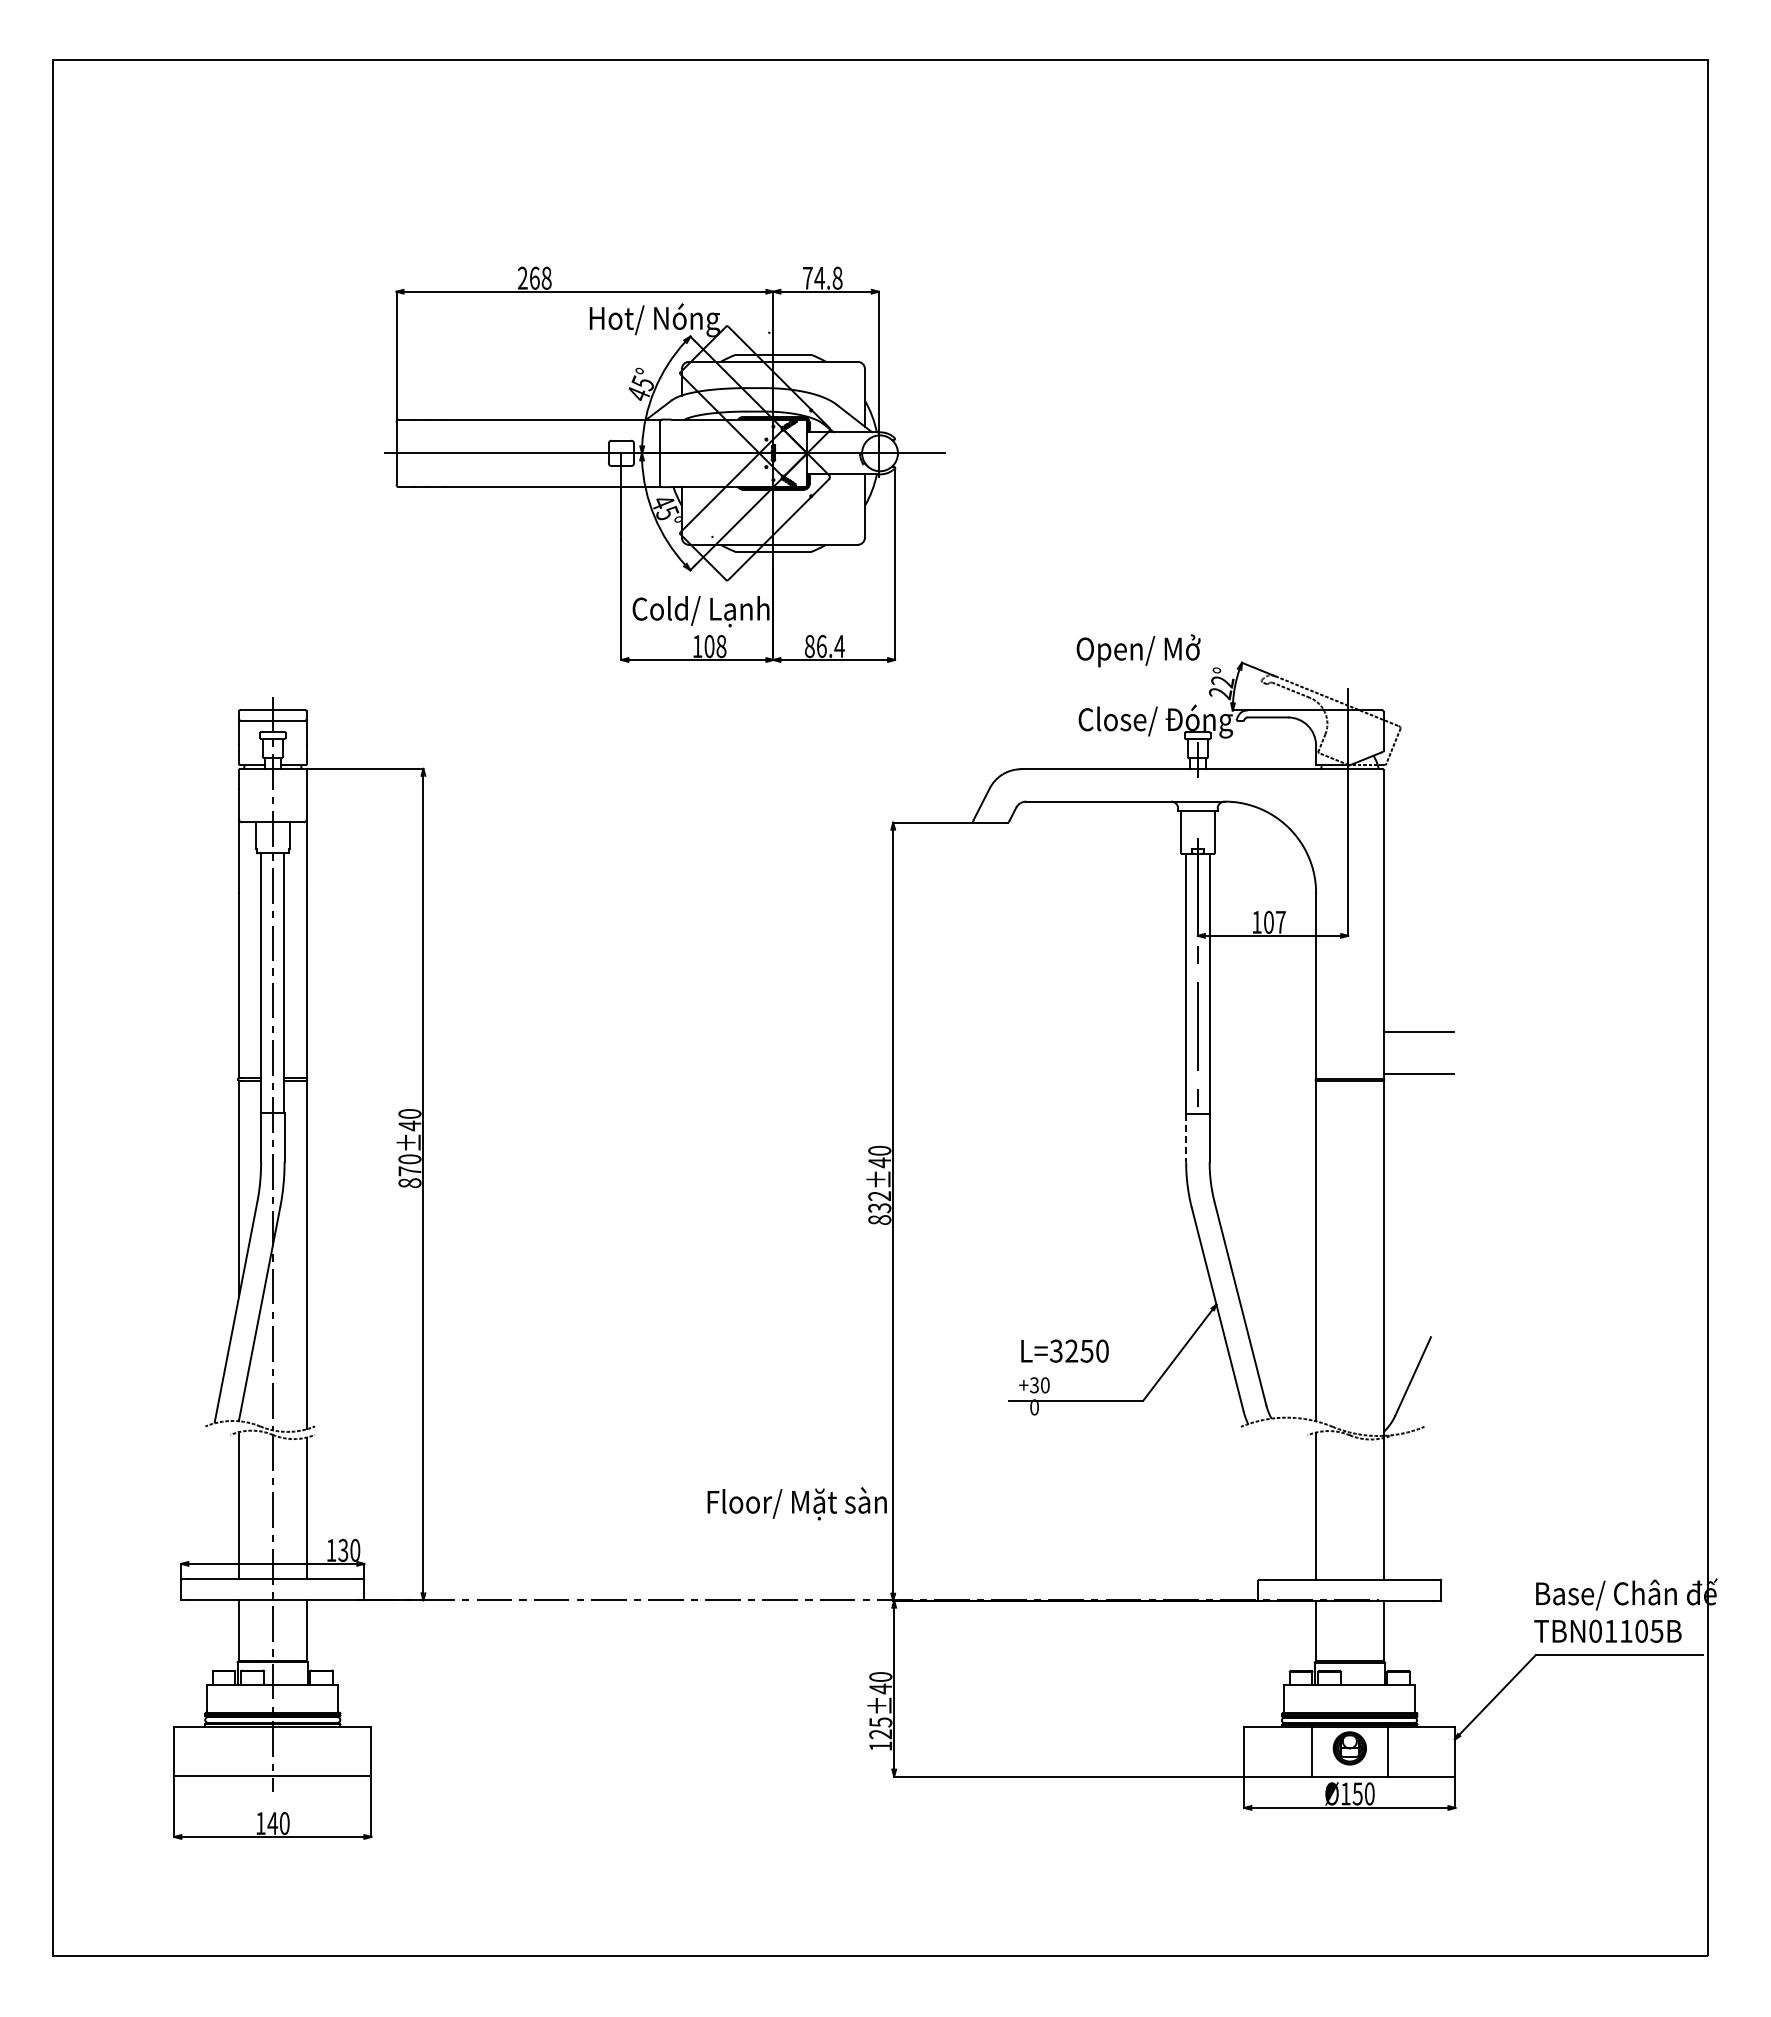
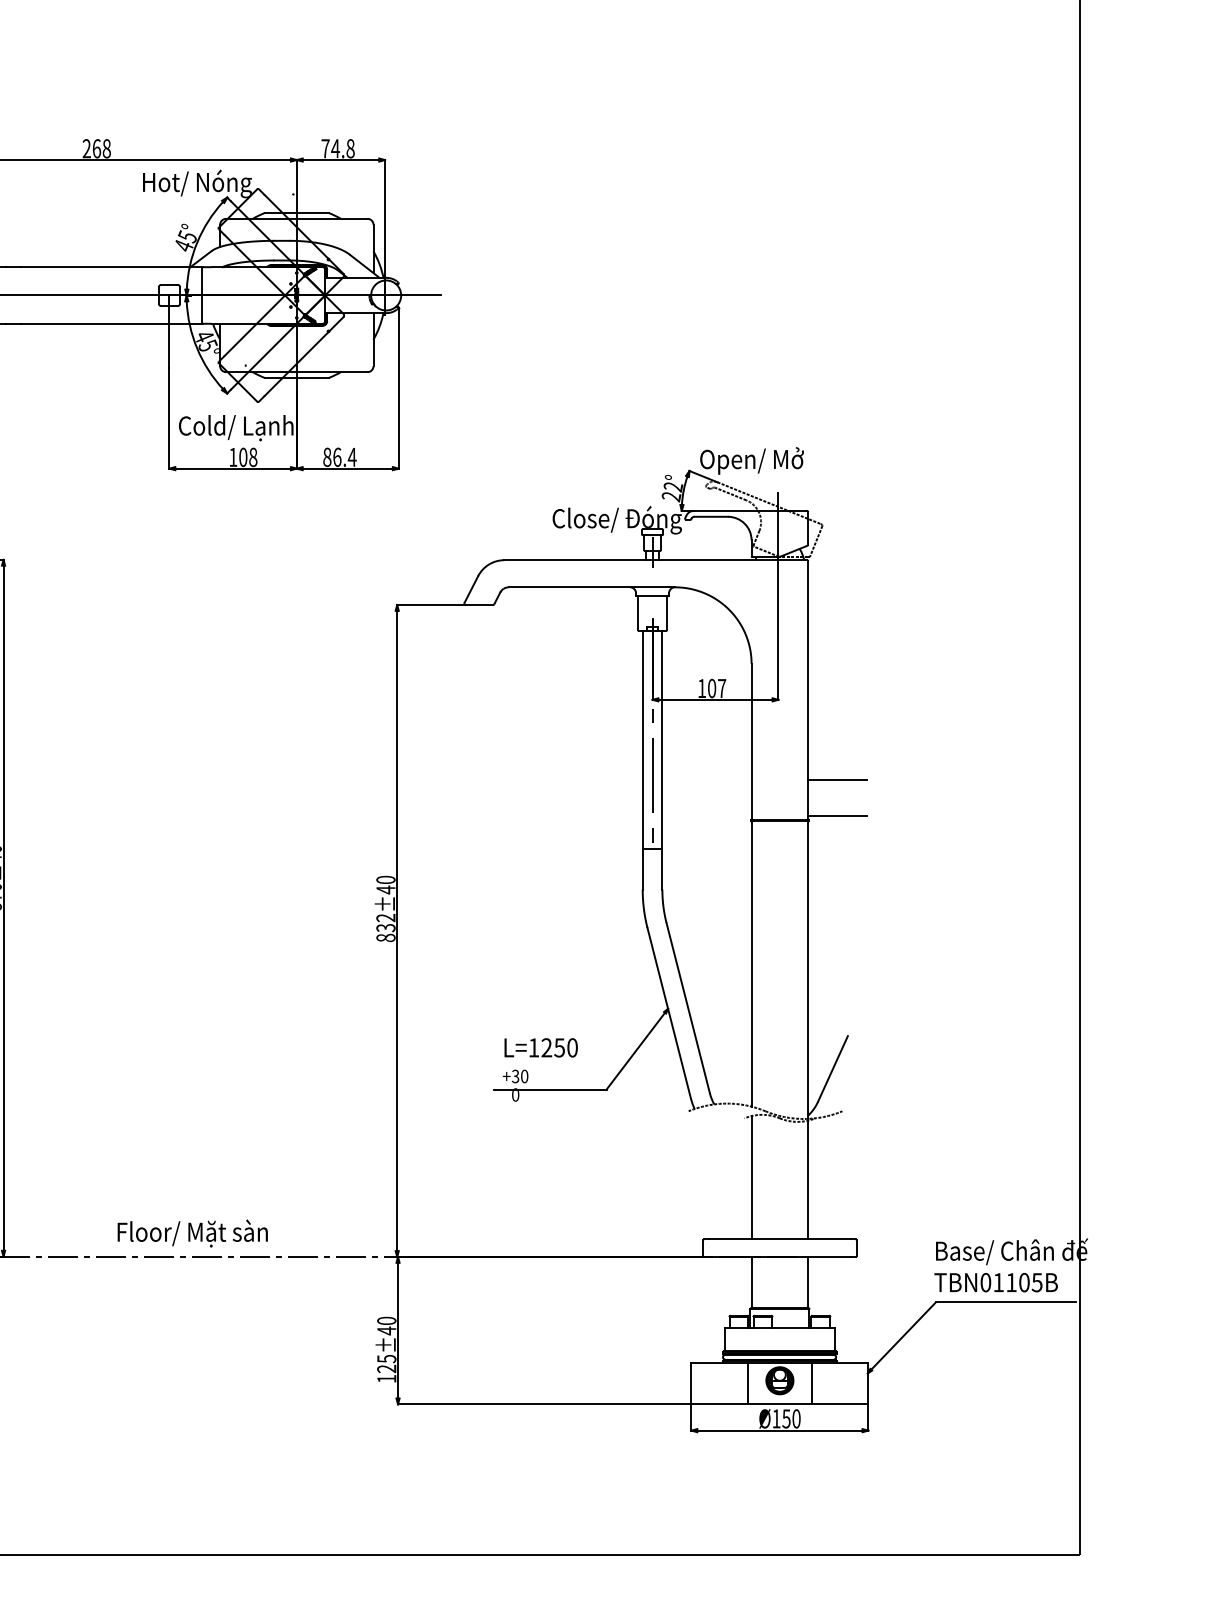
text: (1138, 650) -> (751, 460), moved
line: (1186, 1138) -> (642, 869), dashed -> solid
text: (1055, 1350) -> (533, 1047), L=3250 -> L=1250
text: (796, 1503) -> (192, 1233), moved

